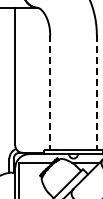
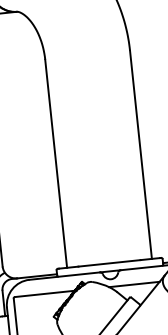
line: (50, 93) -> (56, 165), dashed -> solid
line: (96, 93) -> (140, 156), dashed -> solid

